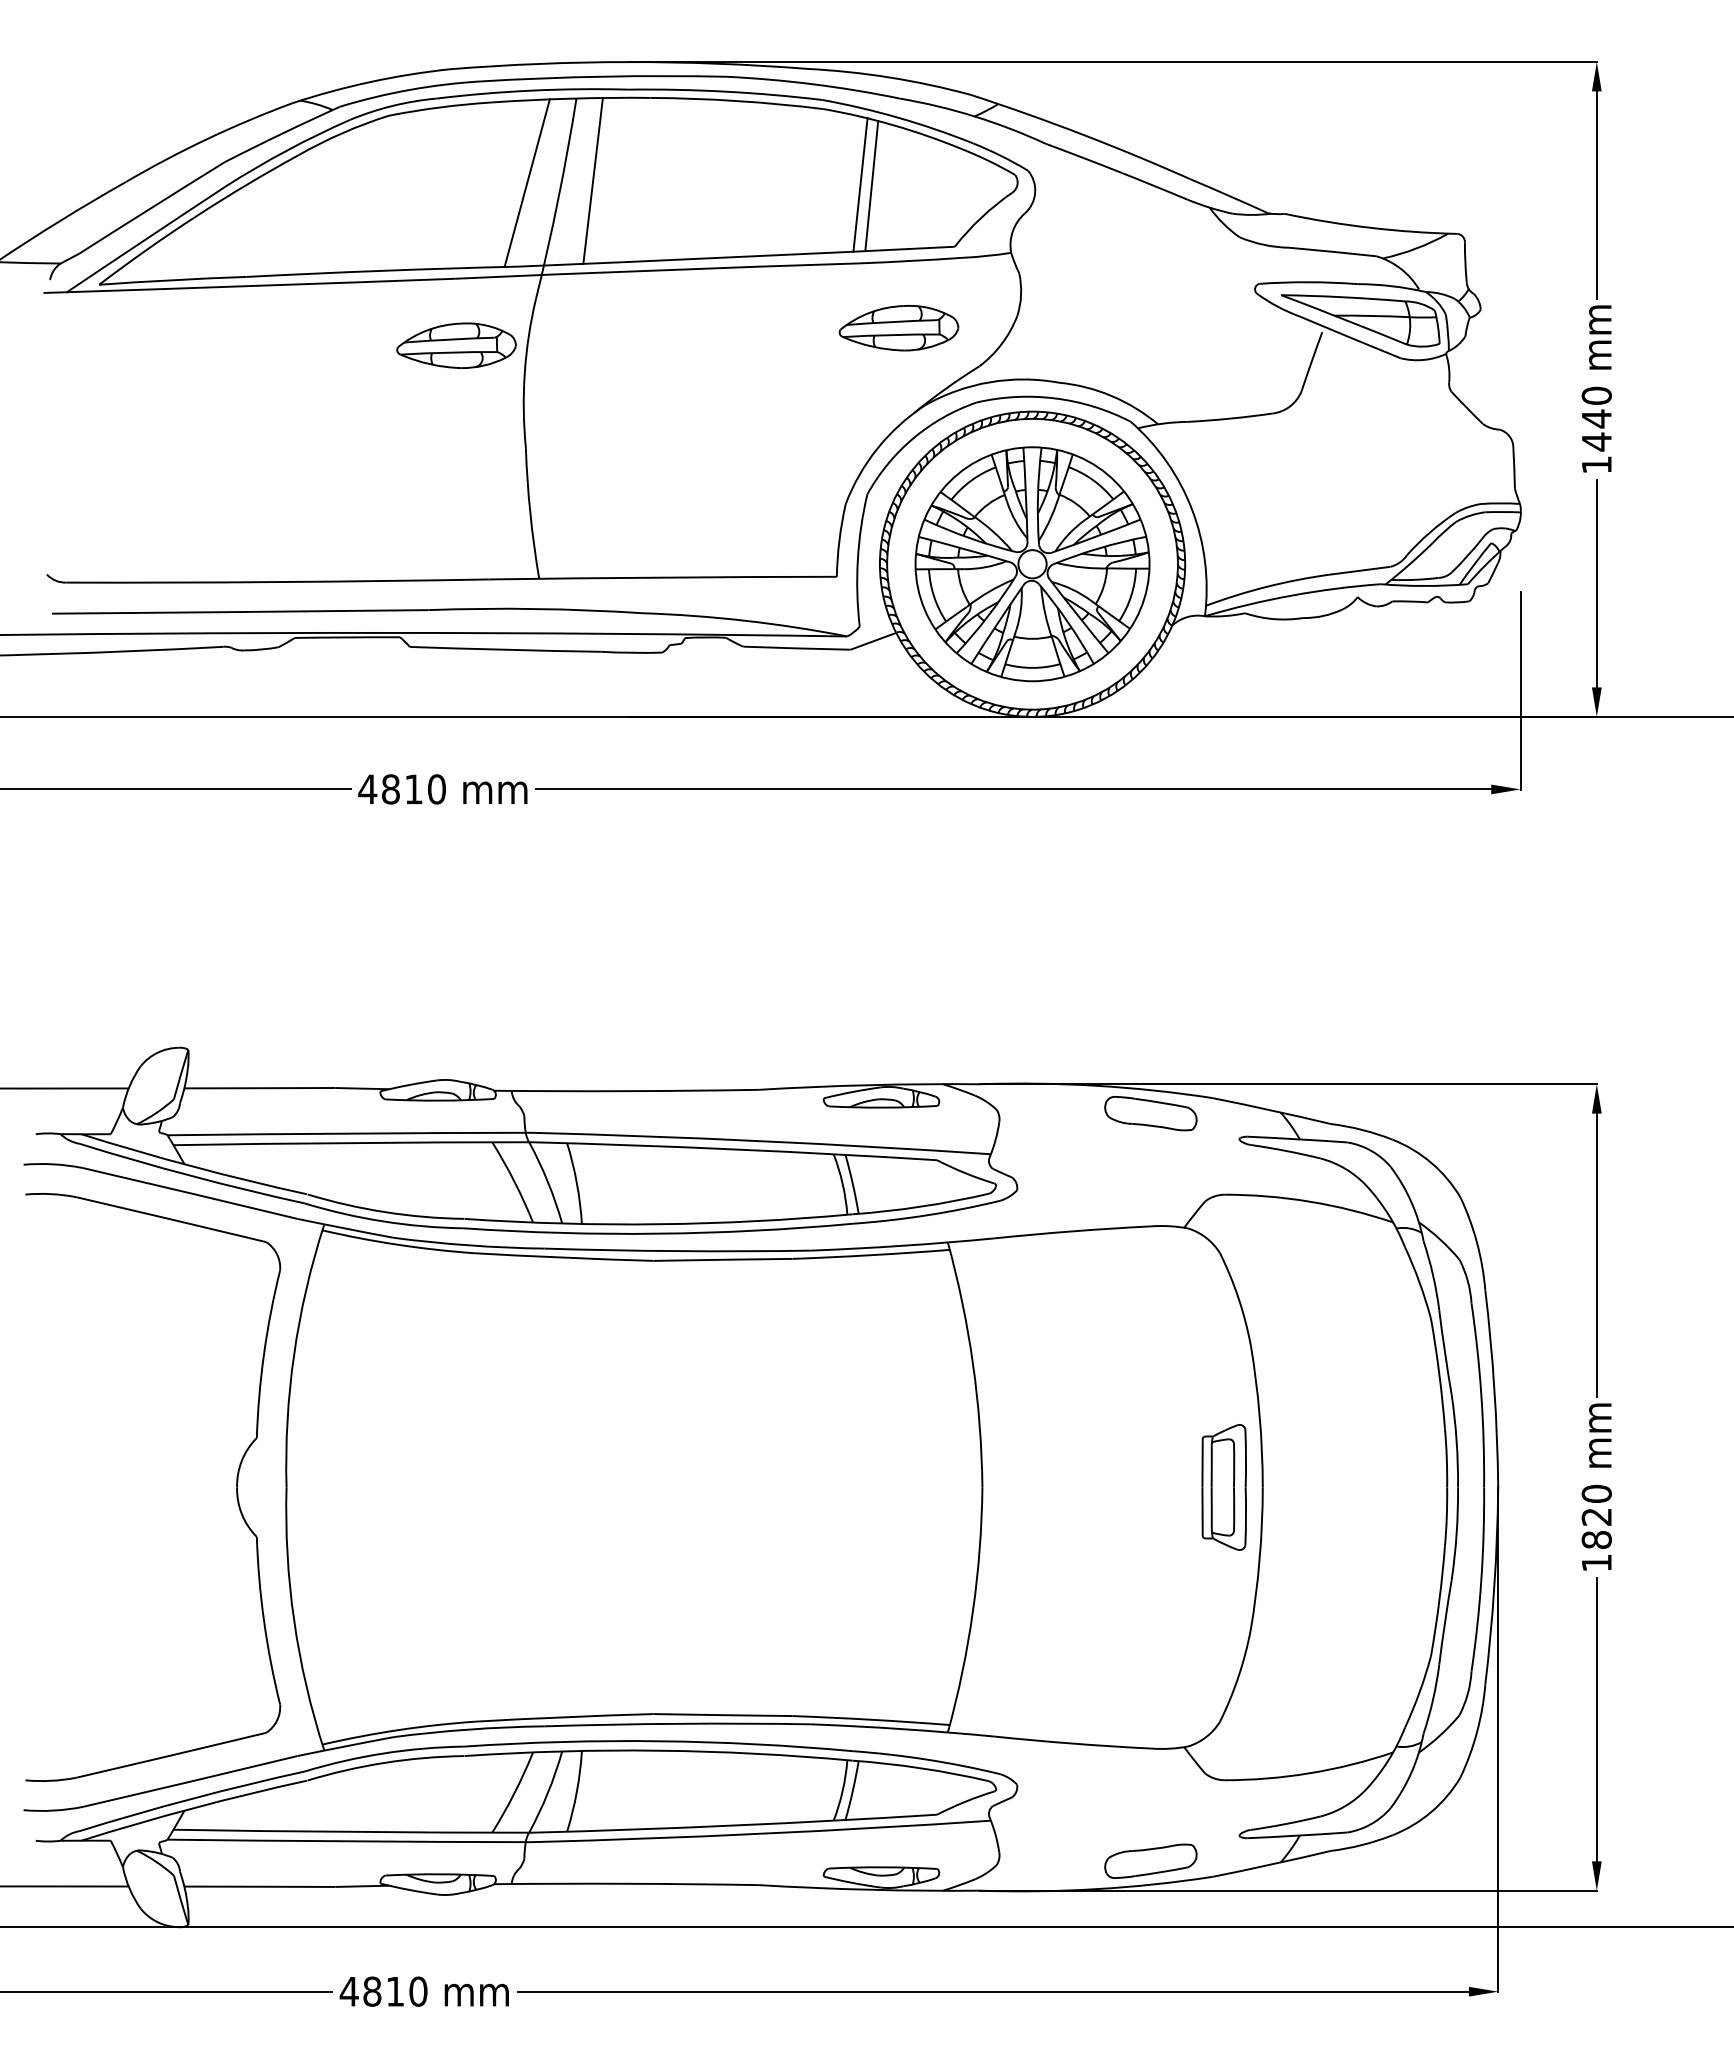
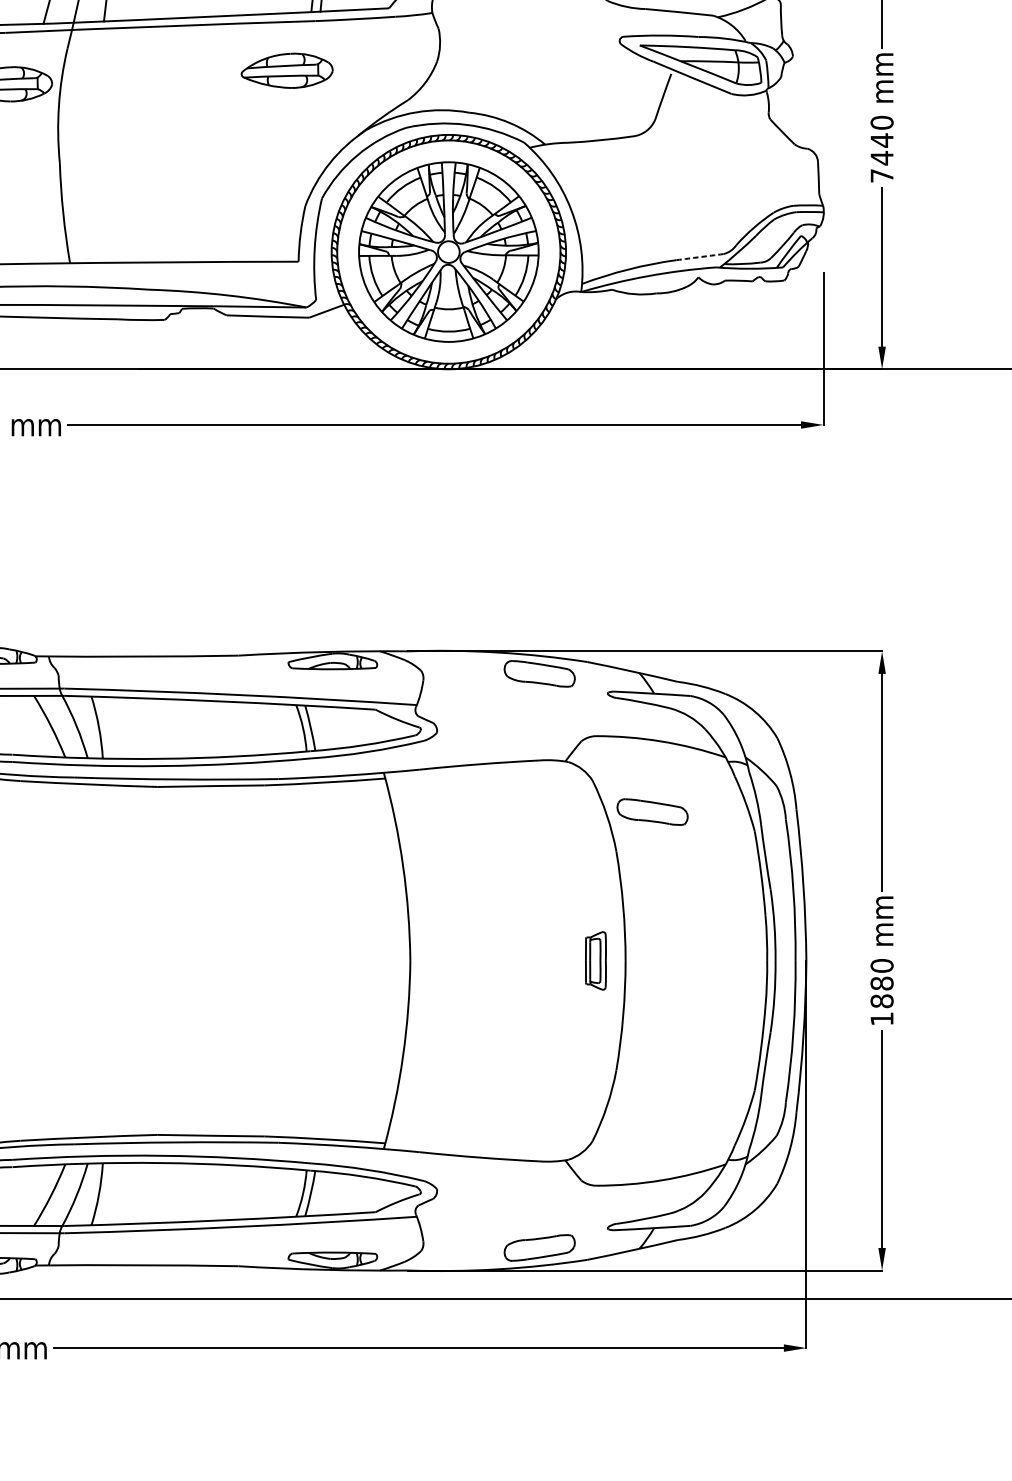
part: (898, 328) -> (286, 71), moved
text: (1596, 464) -> (881, 175), 1440 -> 7440
arc: (1359, 570) -> (699, 256), solid -> dashed
part: (1297, 1293) -> (652, 812), added
part: (1223, 1487) -> (595, 960), size x0.6
text: (1596, 1516) -> (881, 983), 1820 -> 1880

